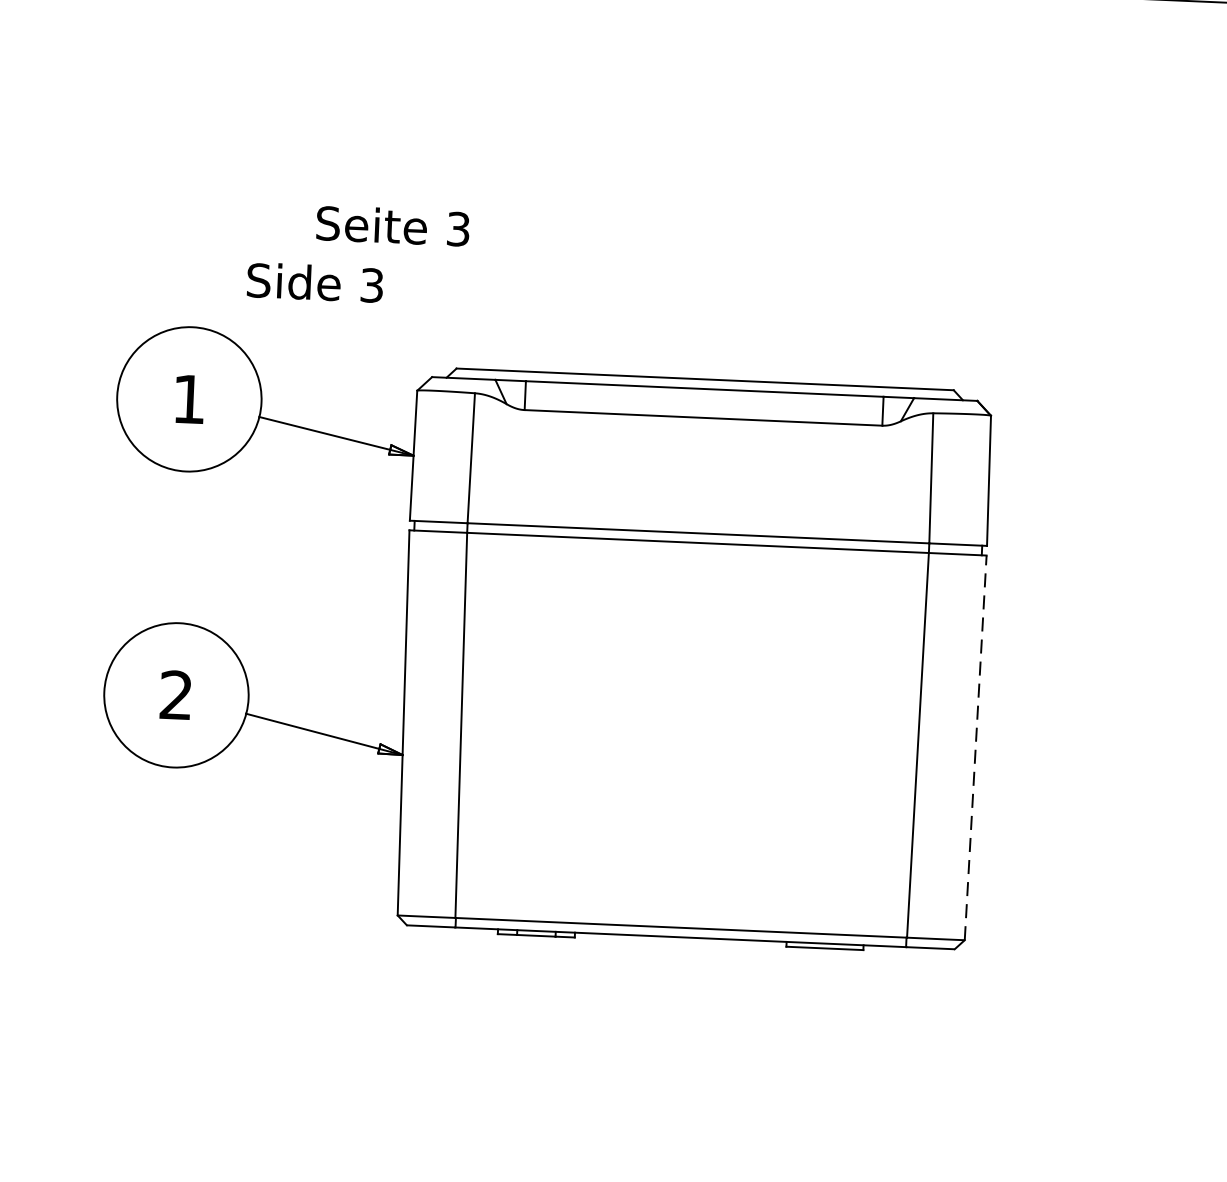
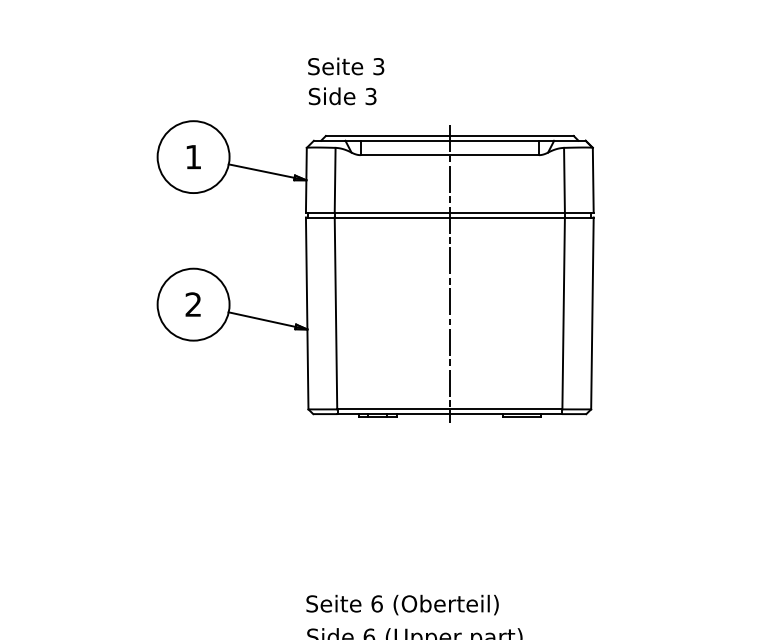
text: (393, 226) -> (346, 66), moved
text: (314, 282) -> (342, 96), moved
line: (692, 657) -> (449, 274), added
line: (975, 747) -> (592, 313), dashed -> solid

